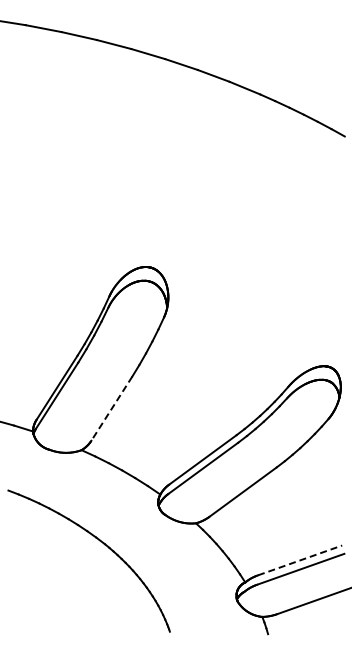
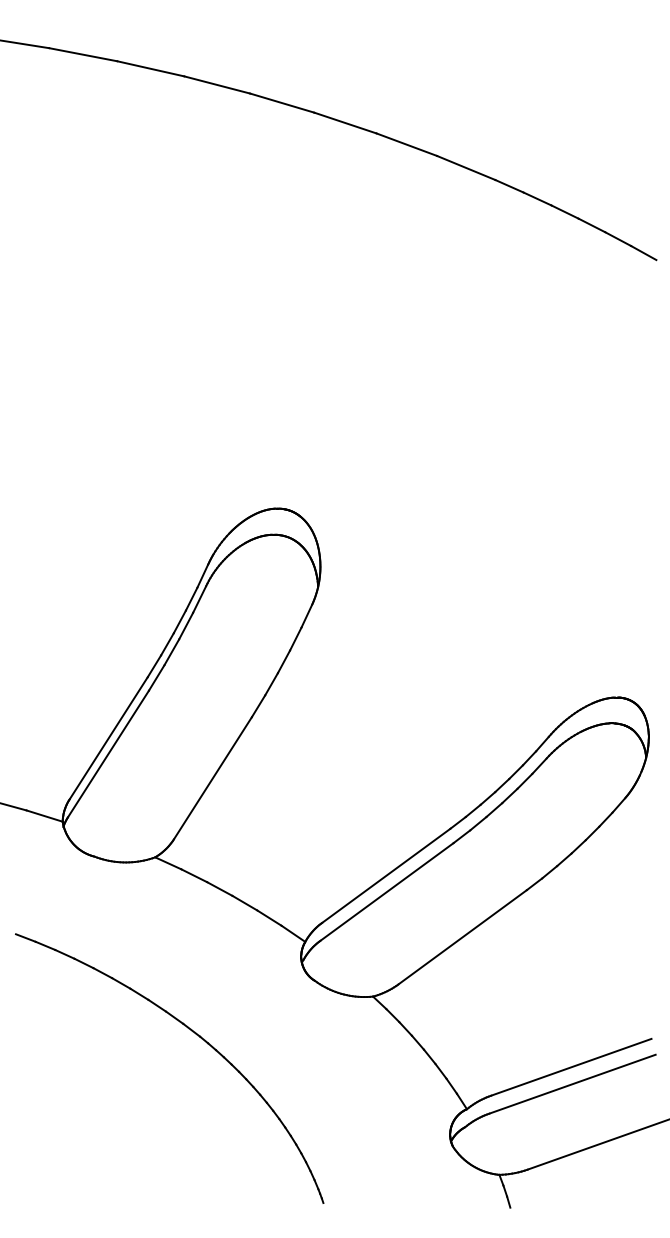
line: (111, 409) -> (212, 779), dashed -> solid
line: (300, 560) -> (572, 1067), dashed -> solid

